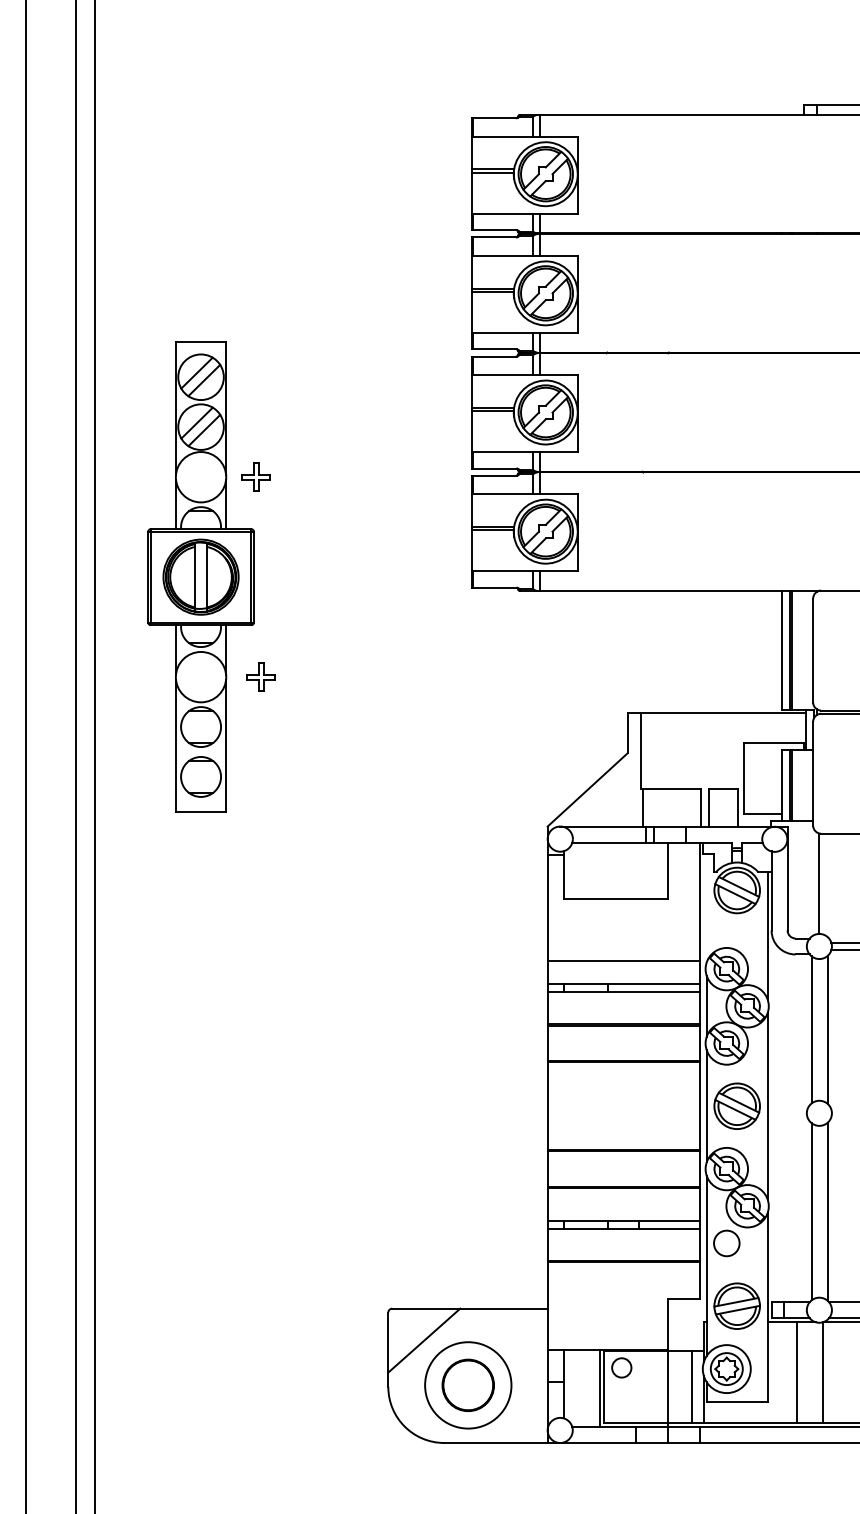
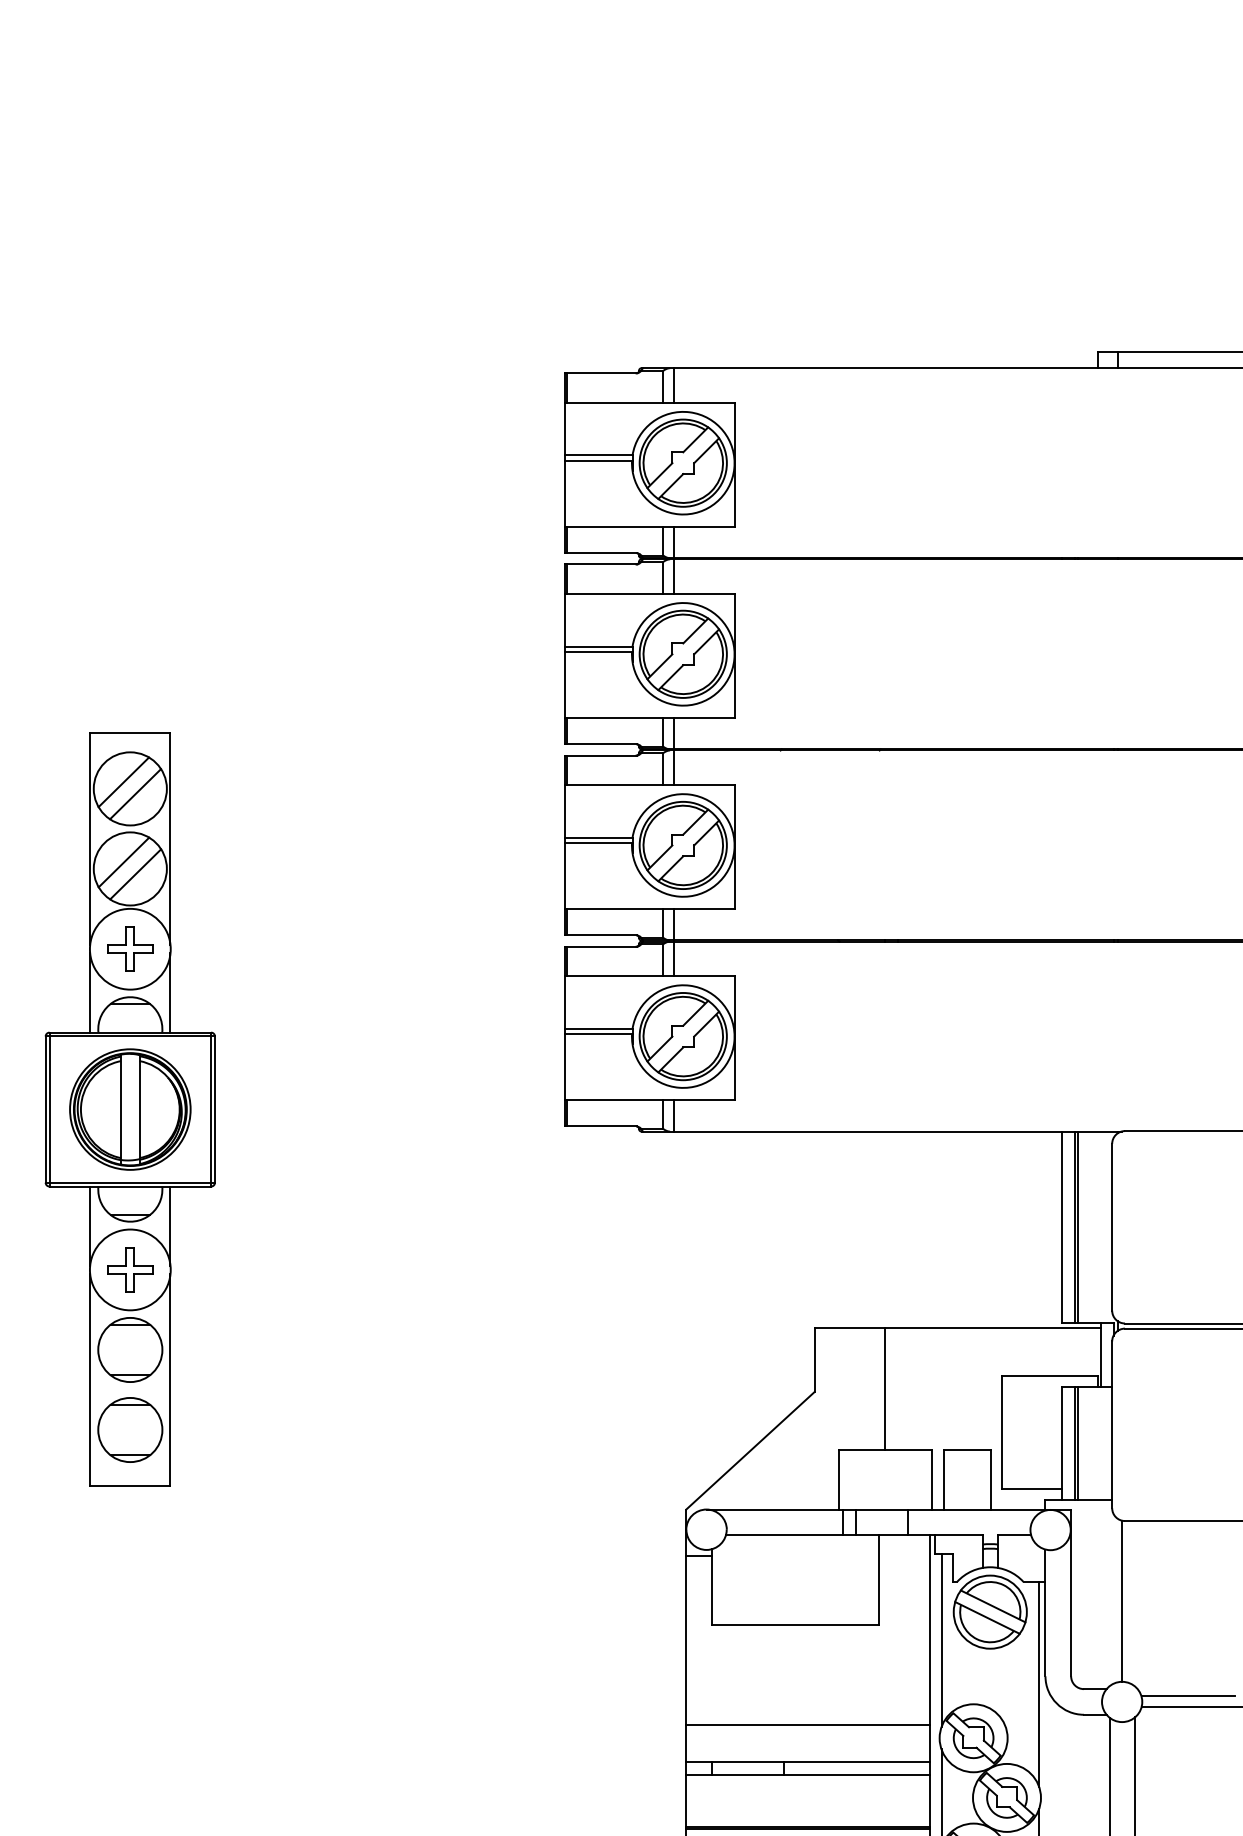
part: (255, 476) -> (129, 948), moved
part: (260, 676) -> (129, 1268), moved
line: (640, 751) -> (884, 1389), moved
line: (706, 907) -> (941, 1639), added

